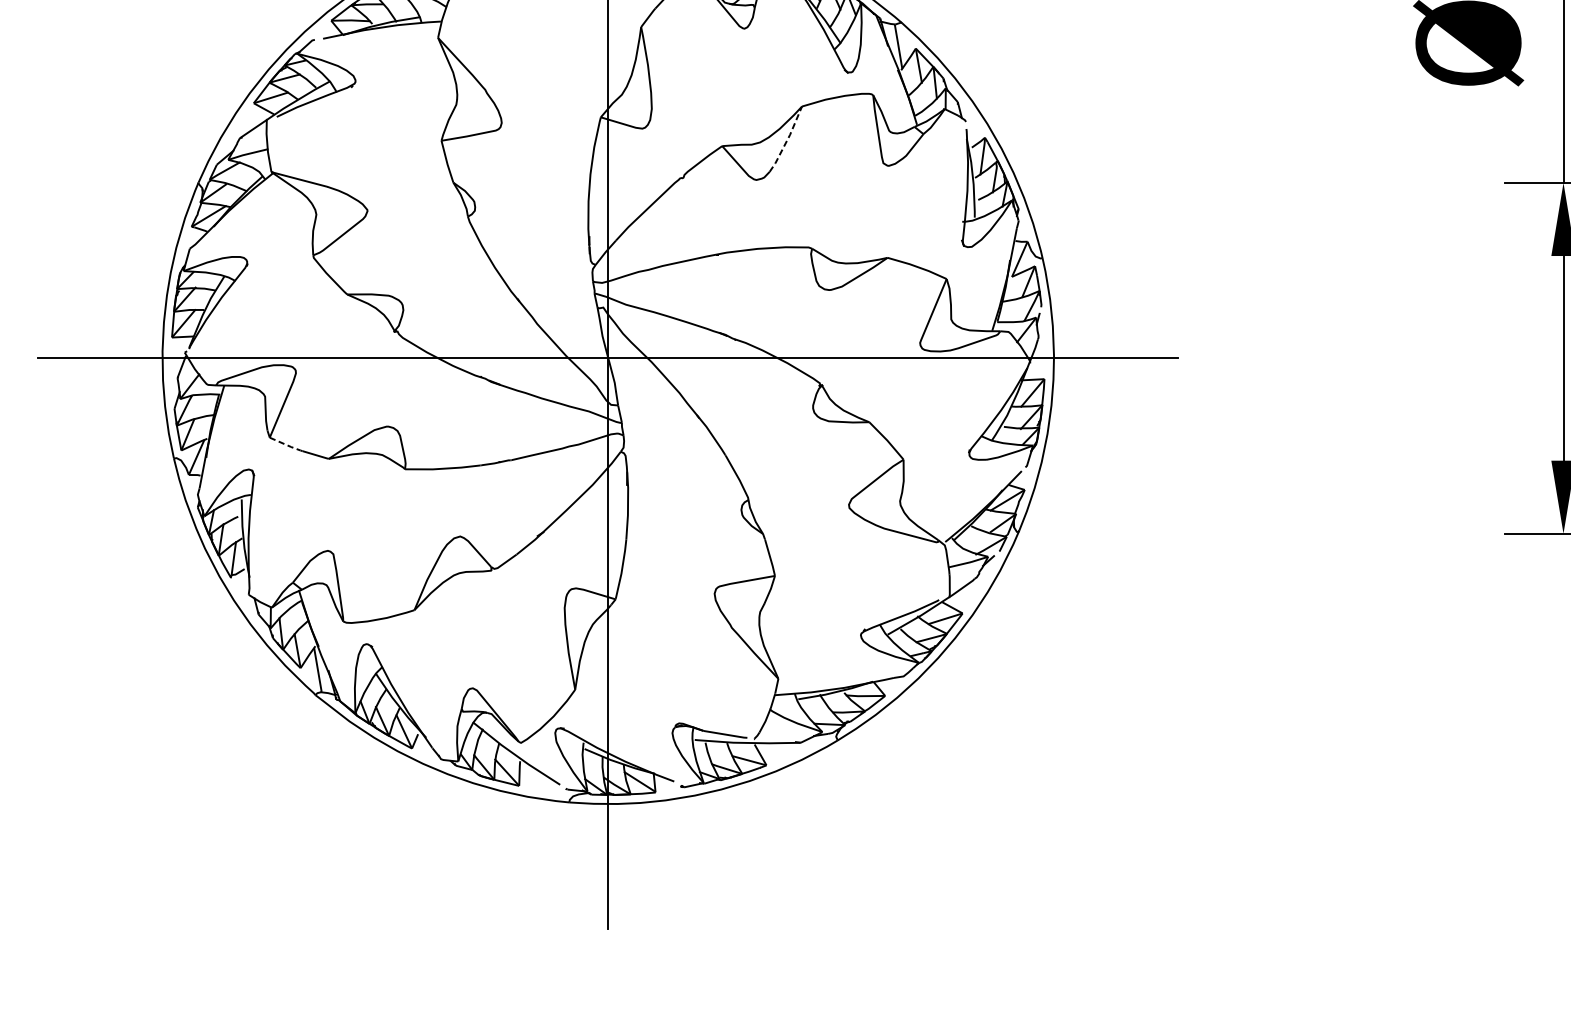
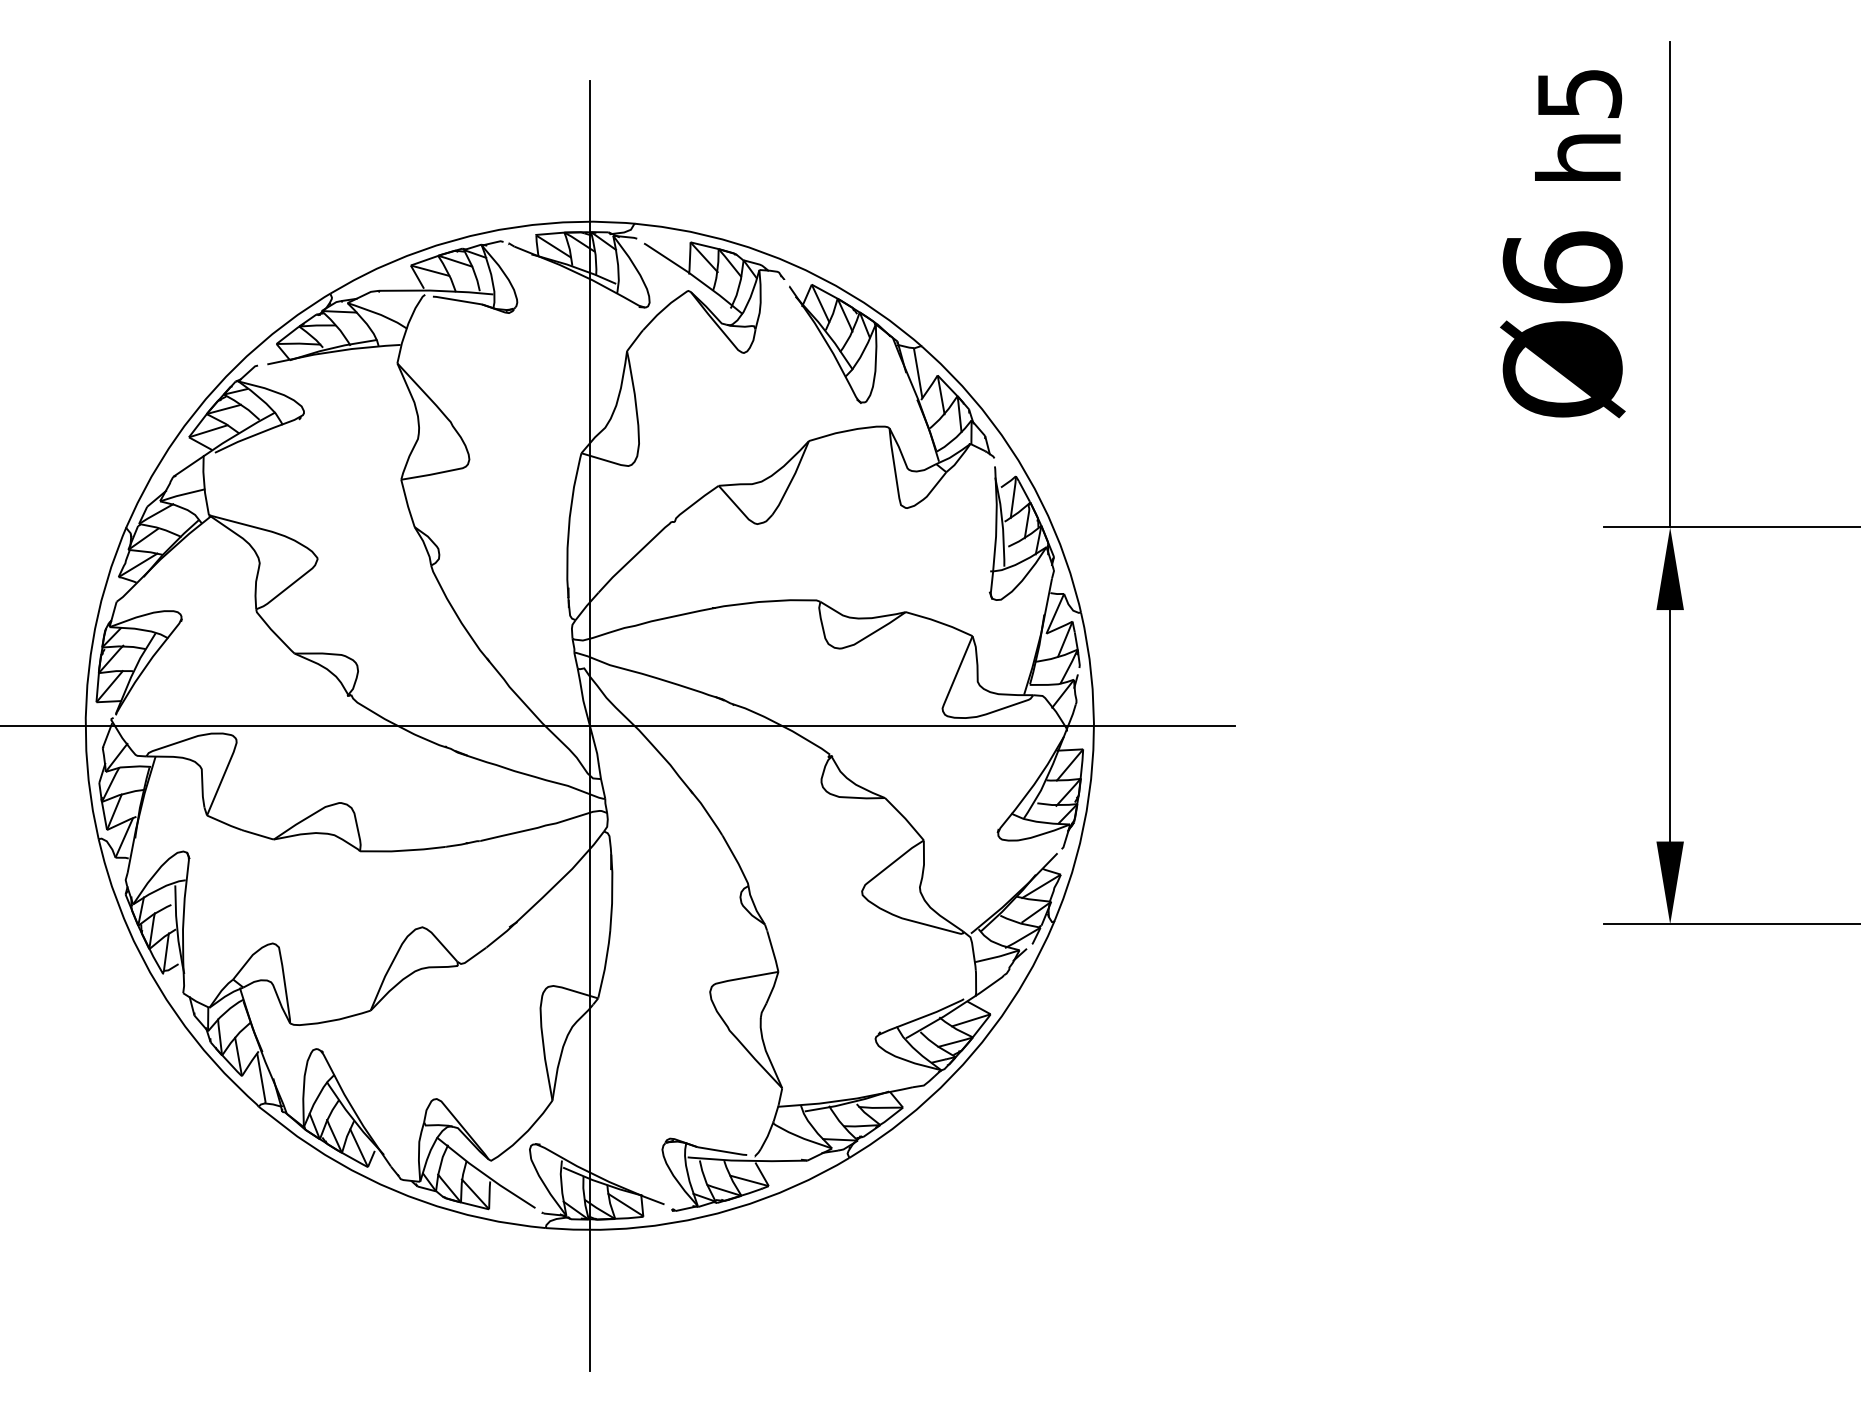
line: (787, 140) -> (792, 479), dashed -> solid
line: (285, 444) -> (224, 823), dashed -> solid

